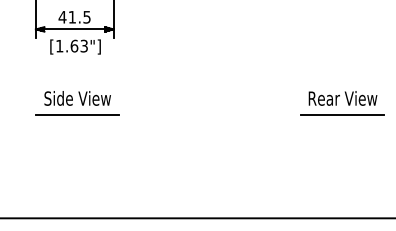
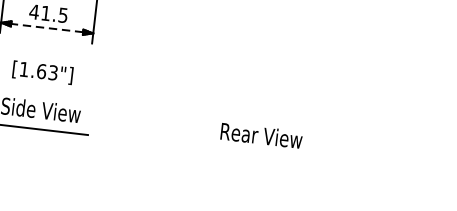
line: (74, 29) -> (46, 28), solid -> dashed
text: (75, 46) -> (42, 72), moved
text: (342, 98) -> (261, 135), moved
line: (342, 114) -> (352, 165), removed

